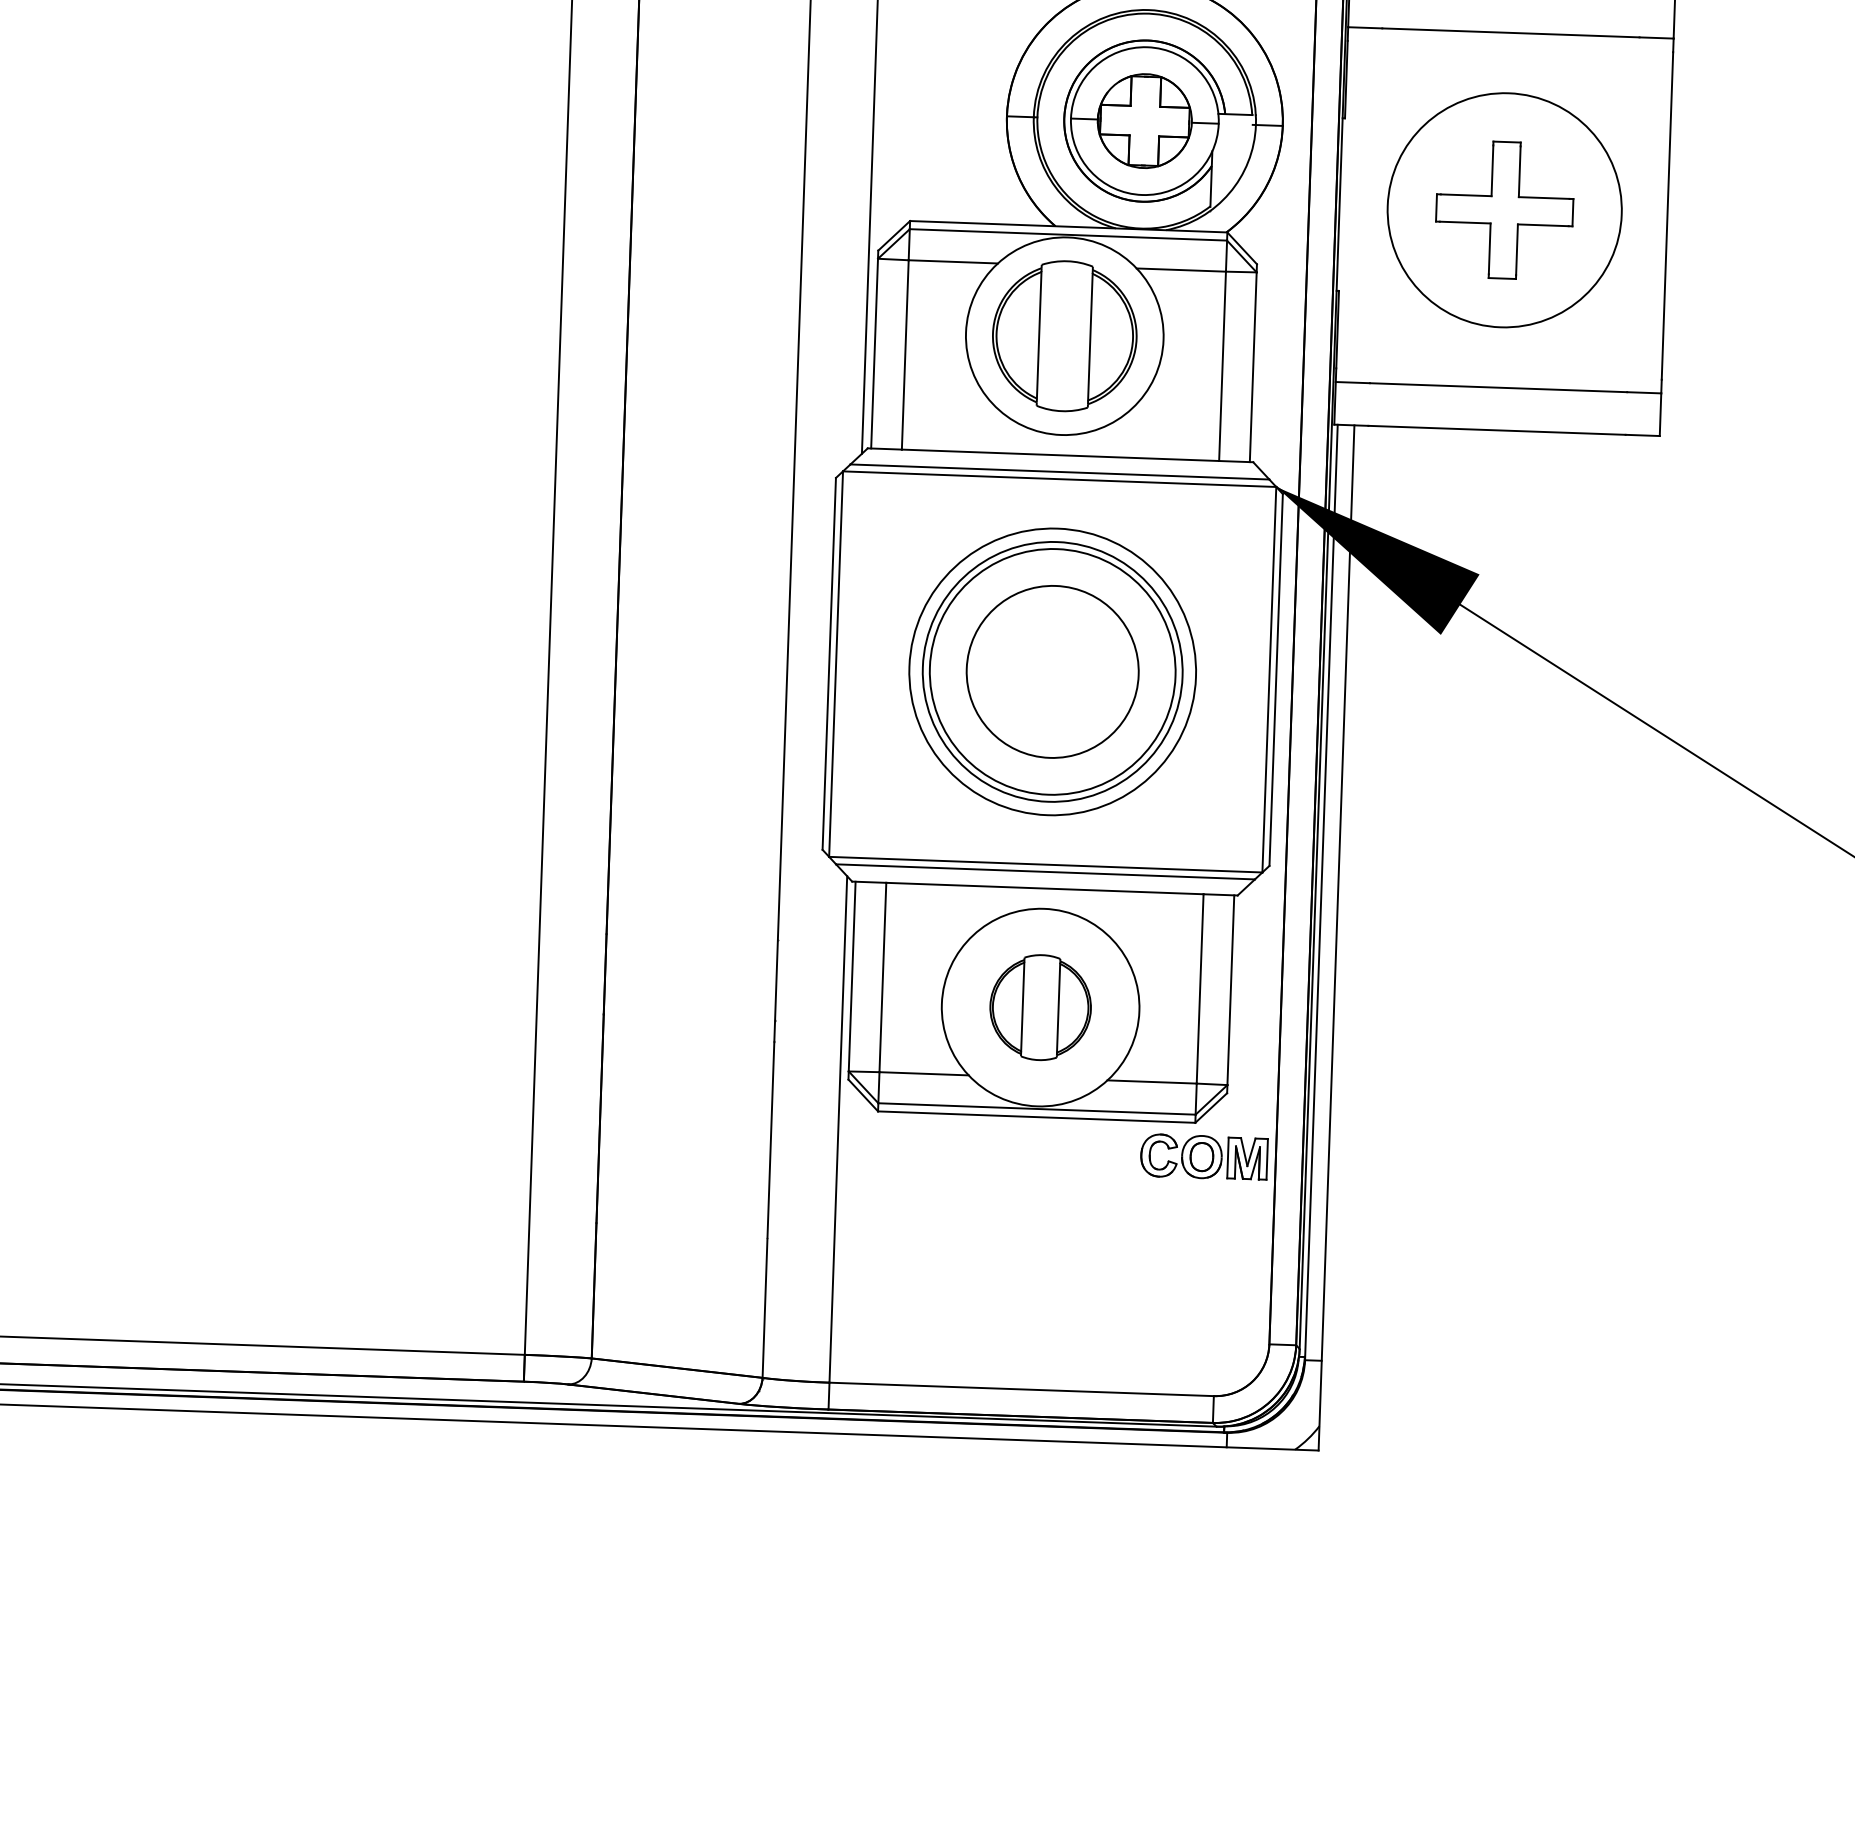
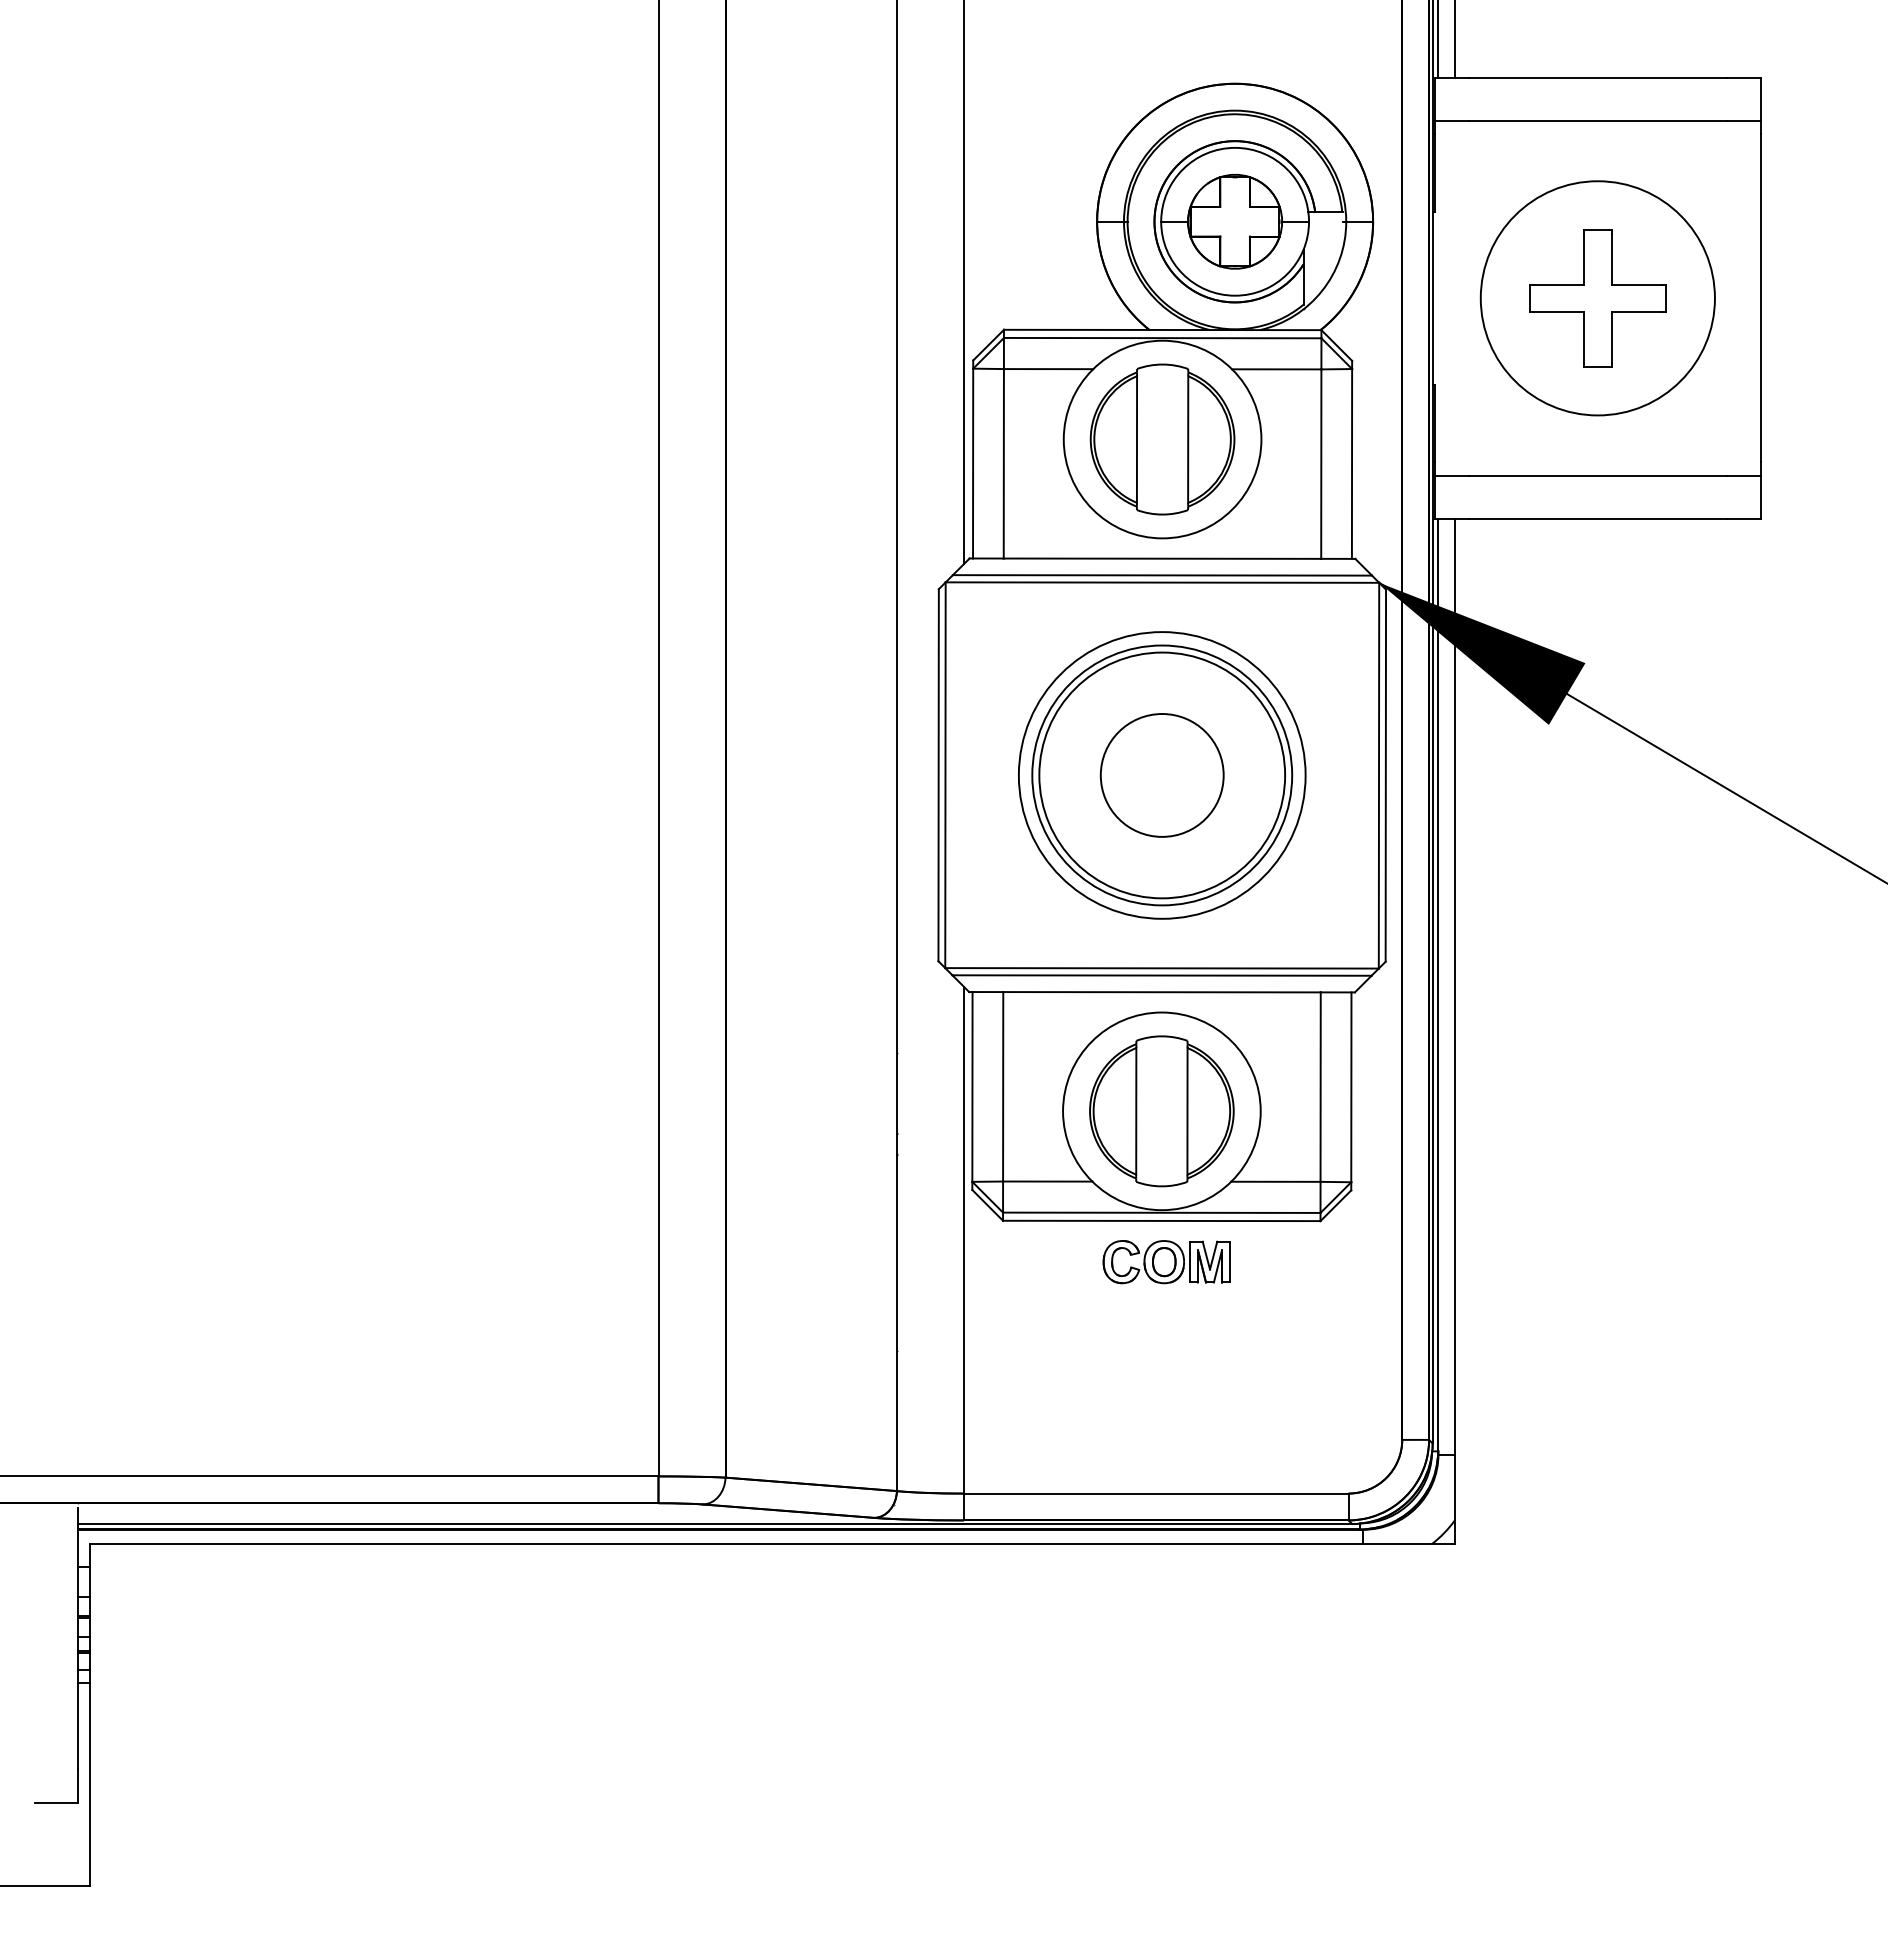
circle: (1051, 671) -> (1161, 775), size x0.71
part: (1040, 1007) -> (1161, 1111), size x1.43
part: (1204, 1157) -> (1166, 1262), moved

